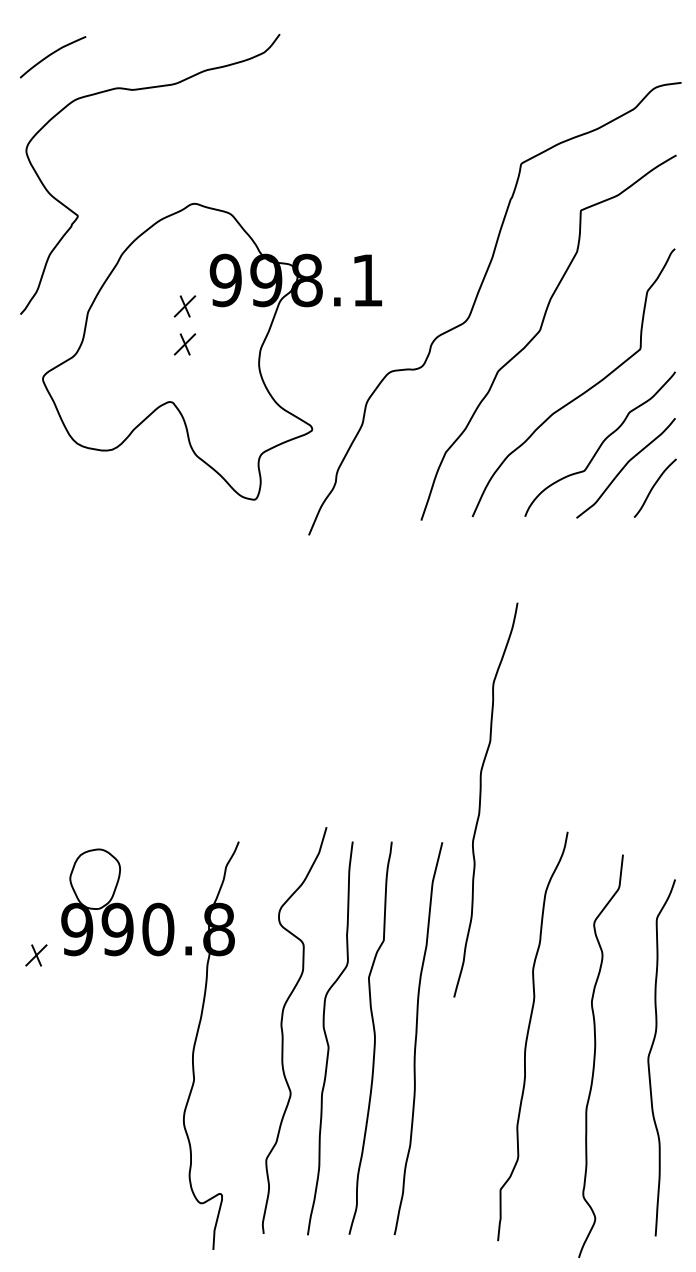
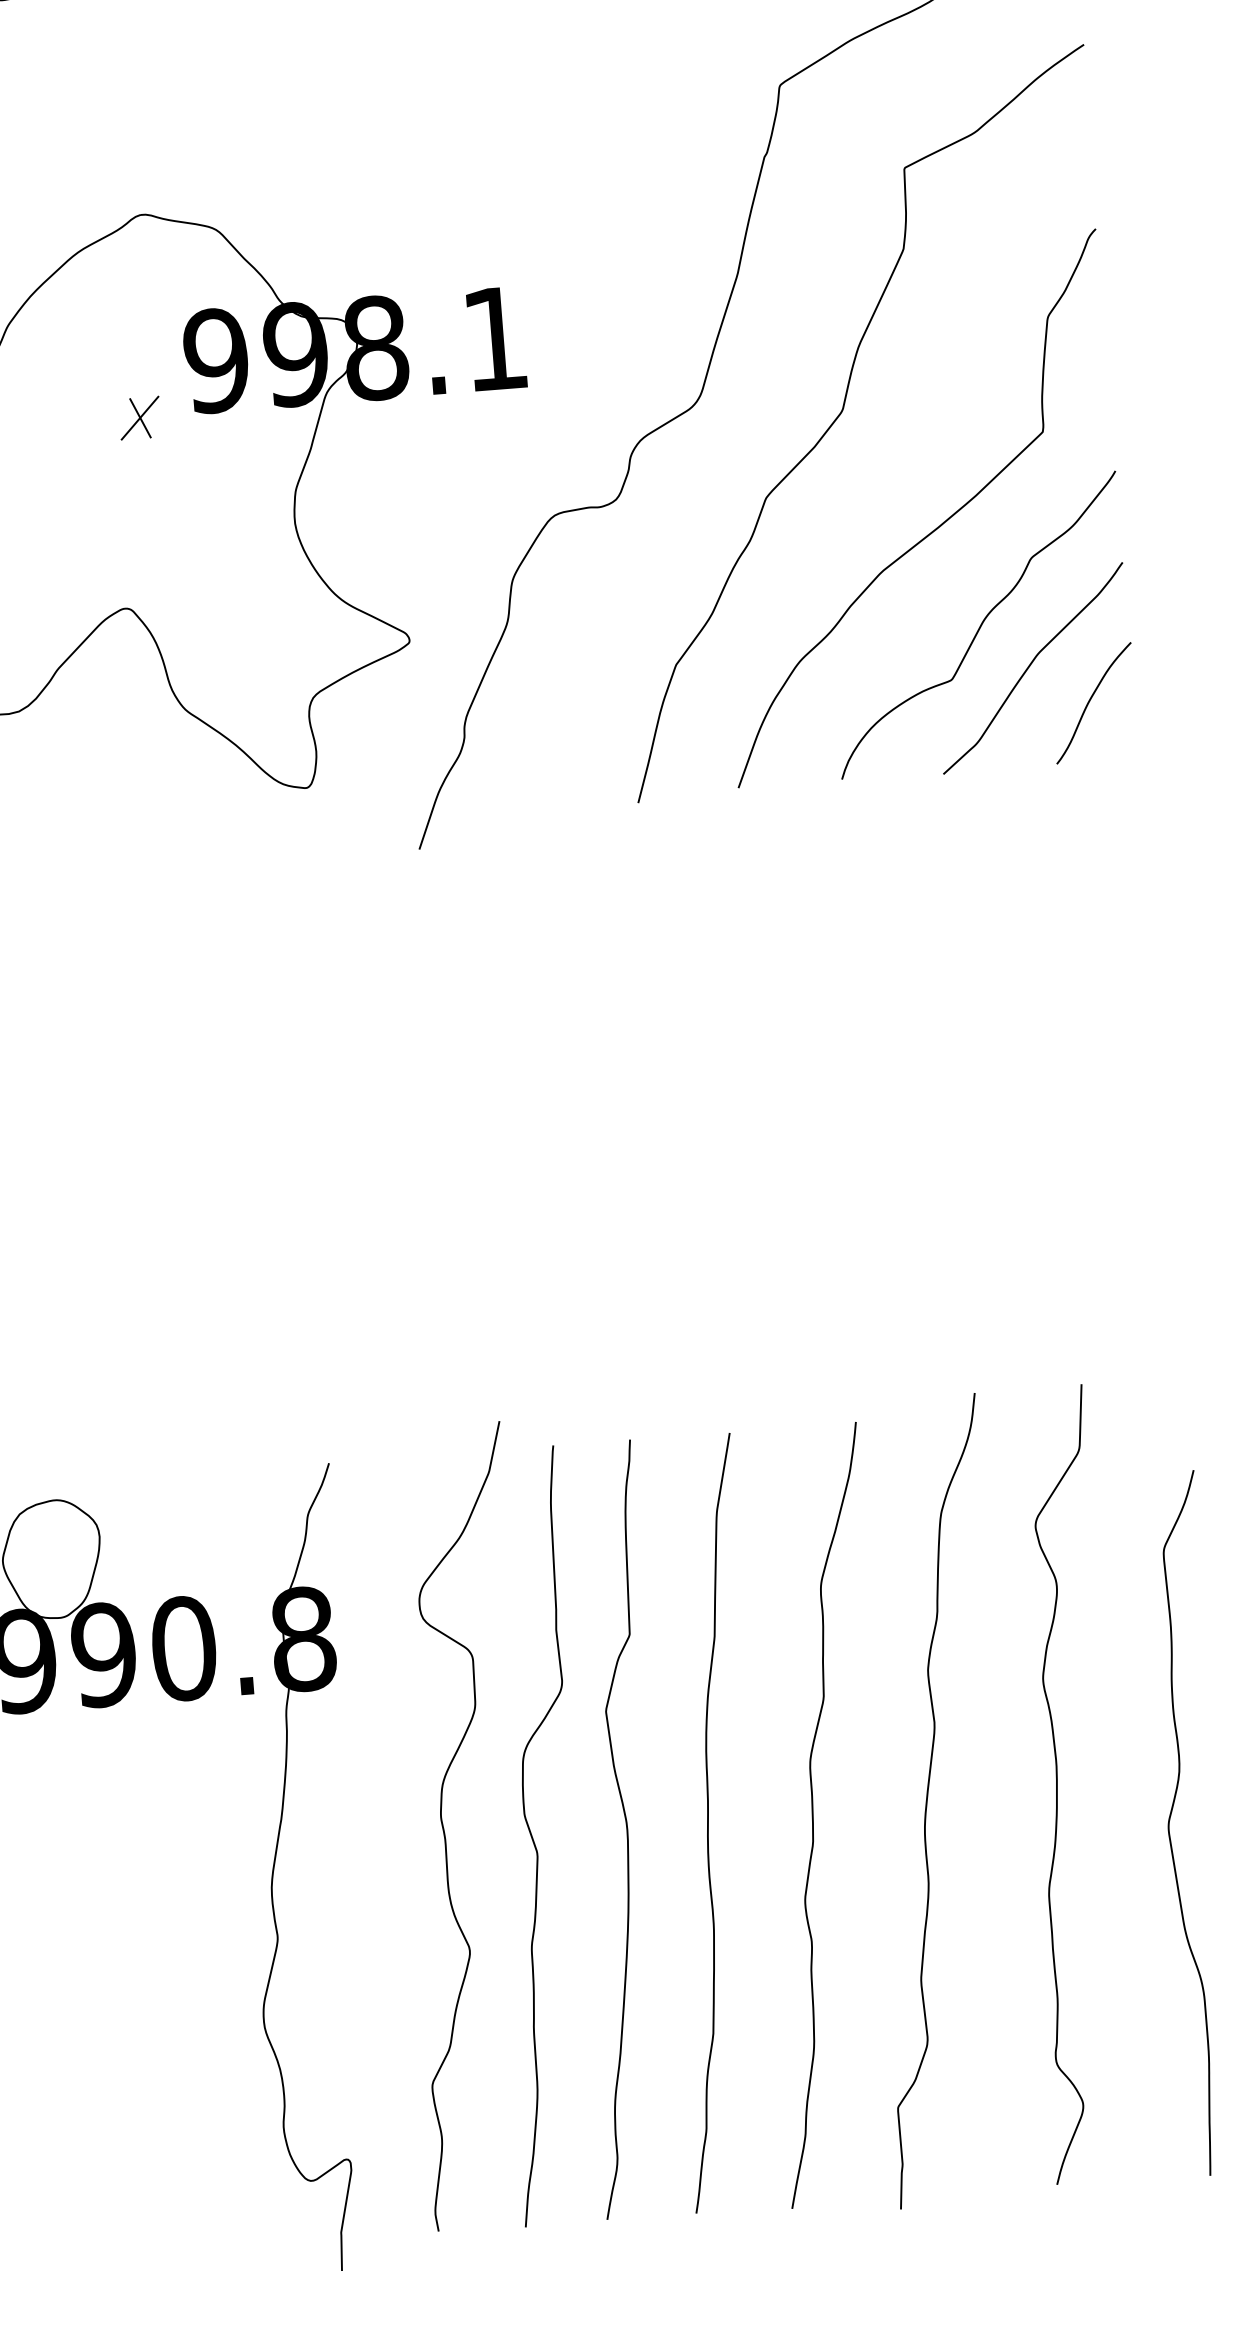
part: (184, 344) -> (144, 493), removed
curve: (481, 798) -> (815, 1812), moved
curve: (595, 1055) -> (1058, 1783), moved

